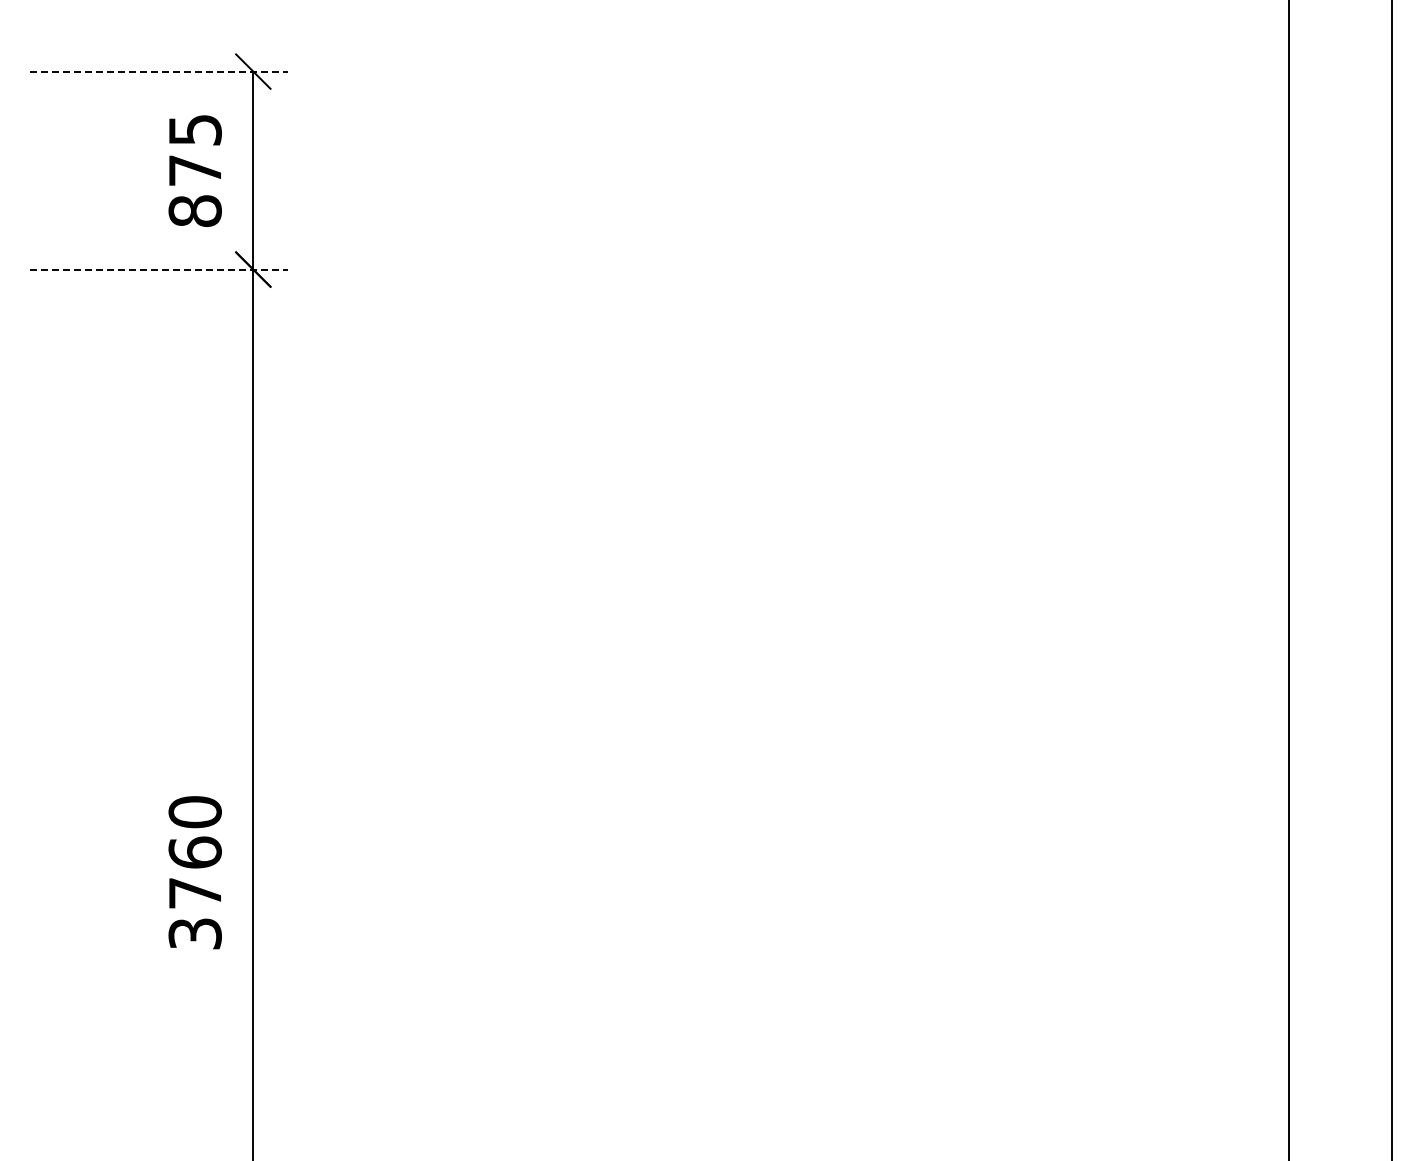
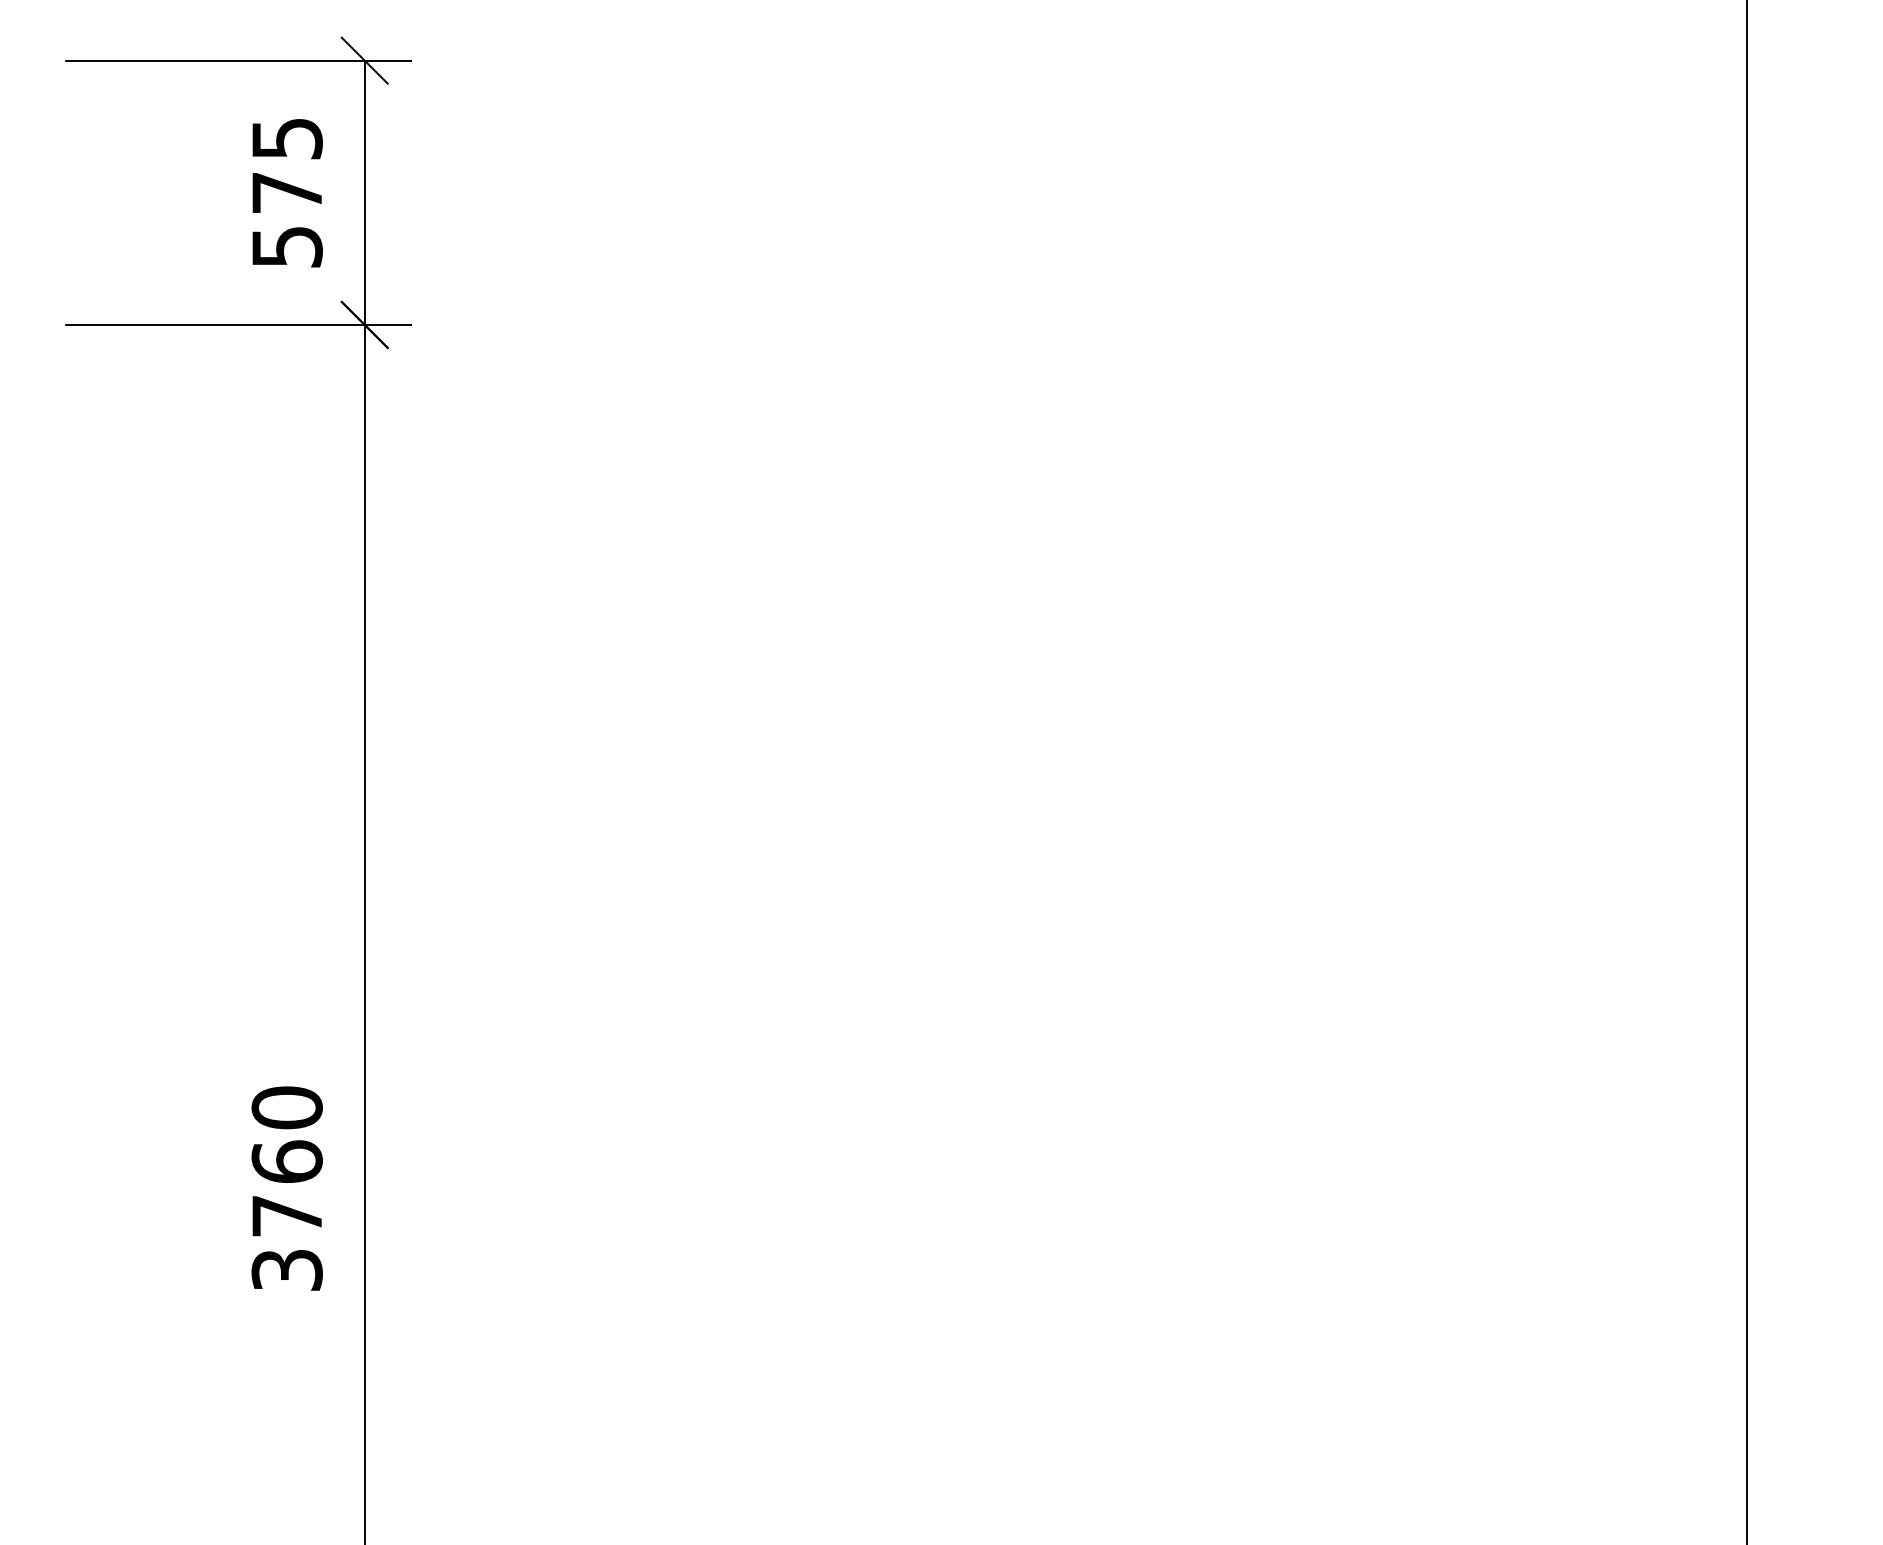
line: (159, 71) -> (239, 60), dashed -> solid
text: (194, 210) -> (286, 246), 875 -> 575
line: (159, 269) -> (239, 324), dashed -> solid
text: (194, 872) -> (286, 1188), moved

